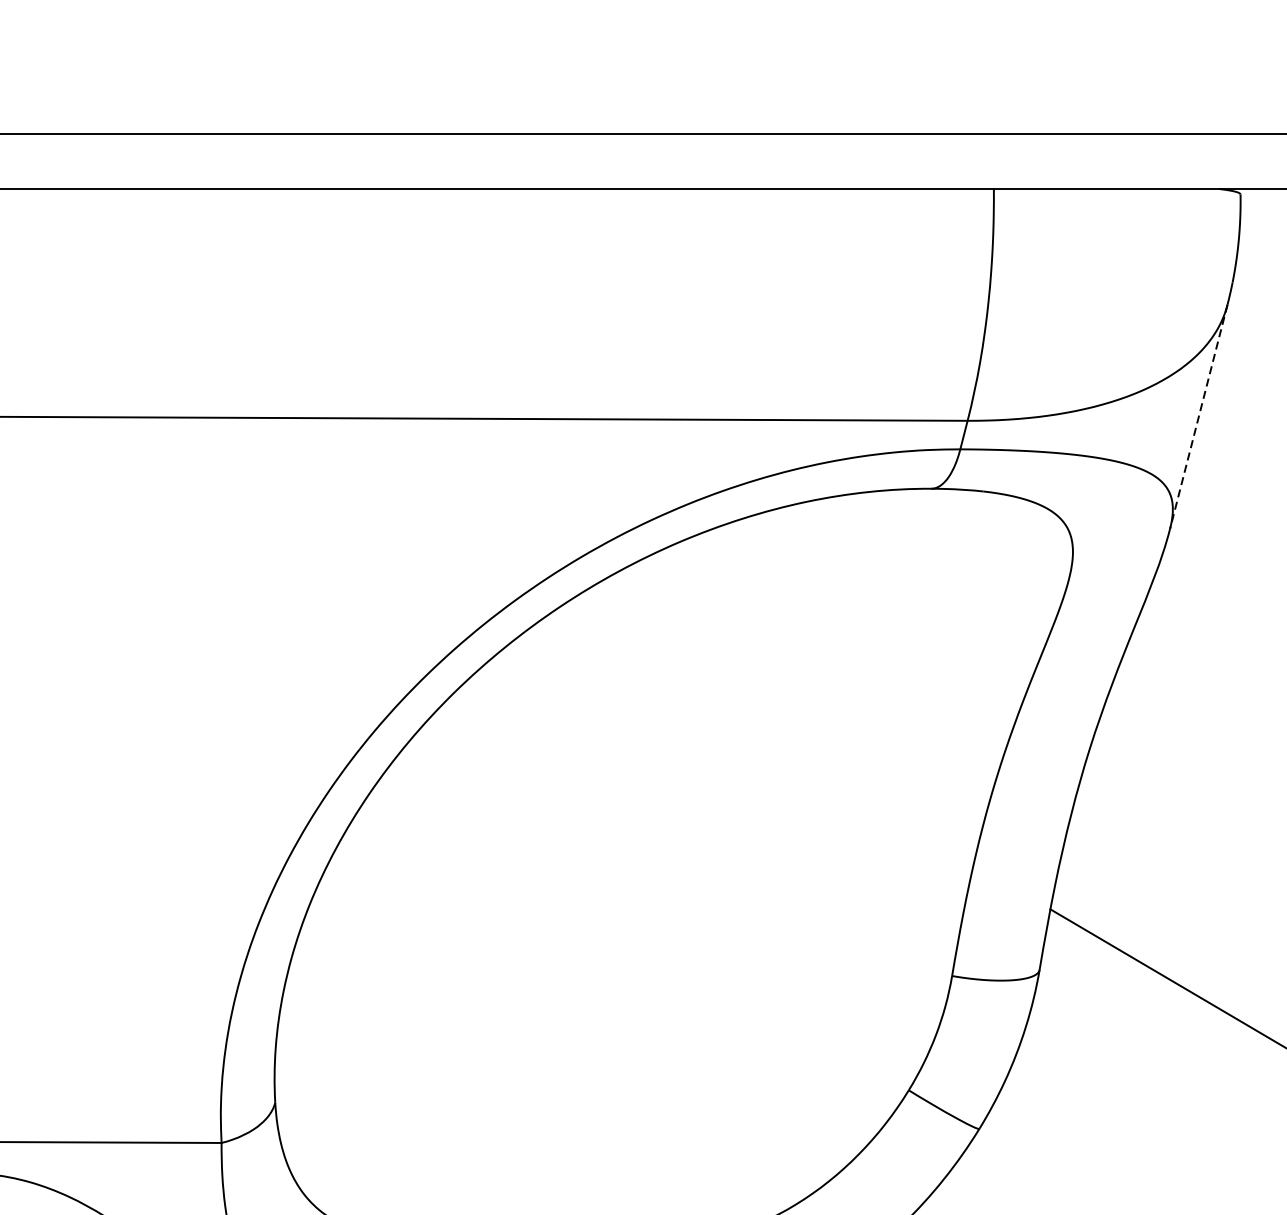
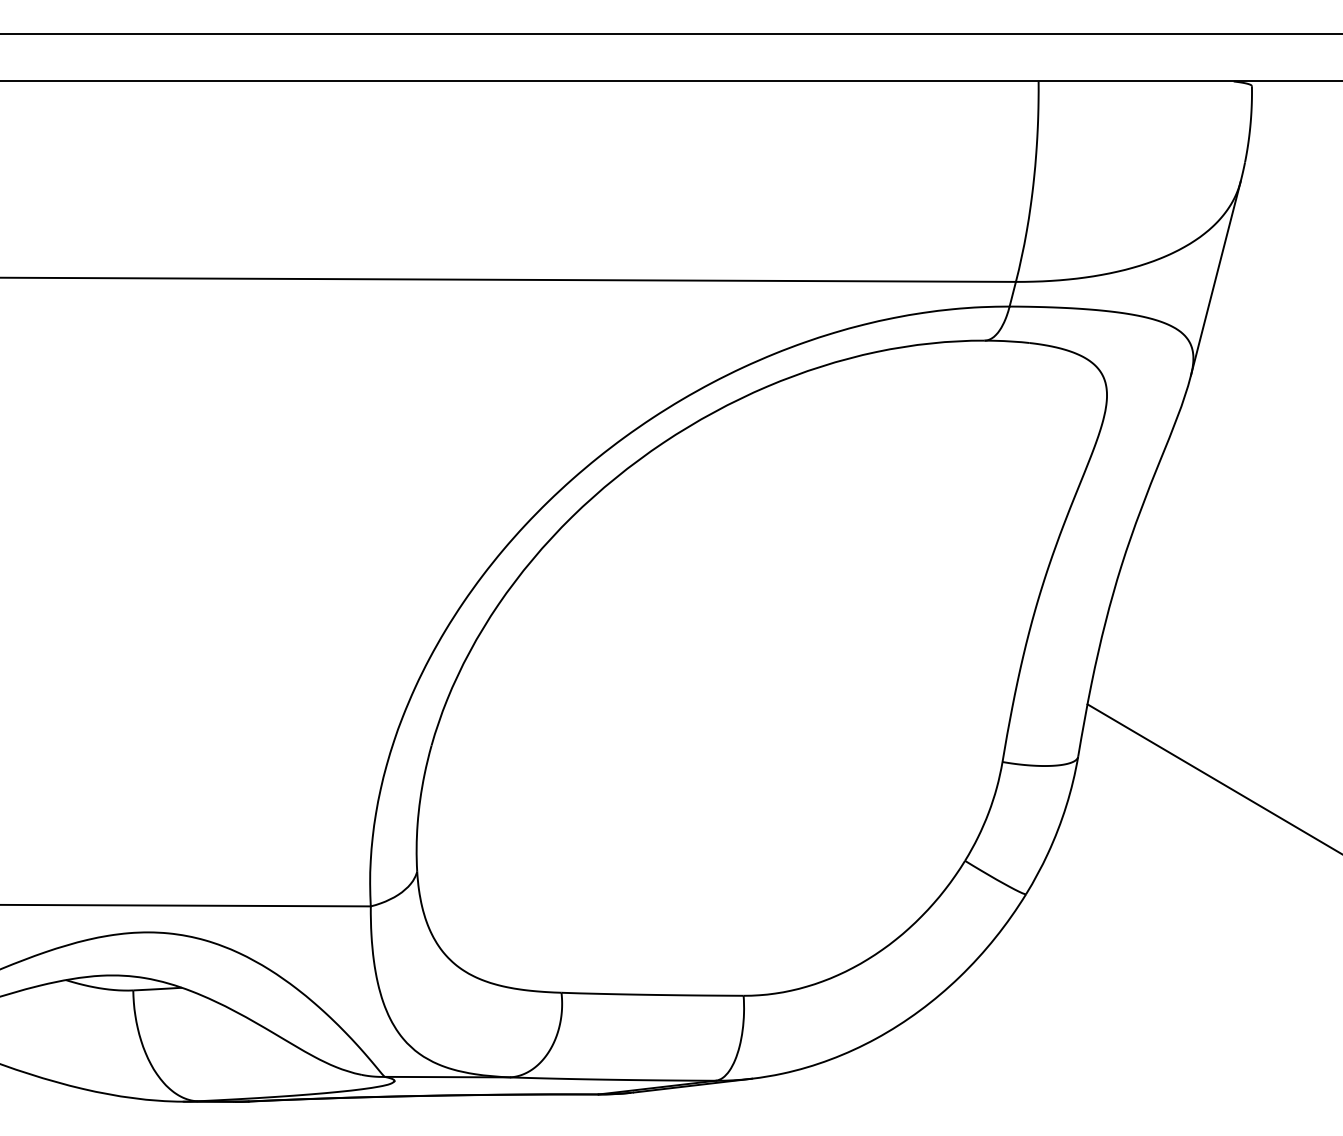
line: (1198, 416) -> (1215, 278), dashed -> solid

